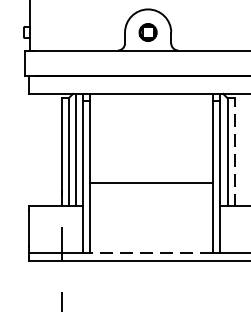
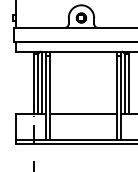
line: (235, 151) -> (129, 83), dashed -> solid
line: (151, 182) -> (83, 113), moved
line: (151, 253) -> (83, 139), dashed -> solid

